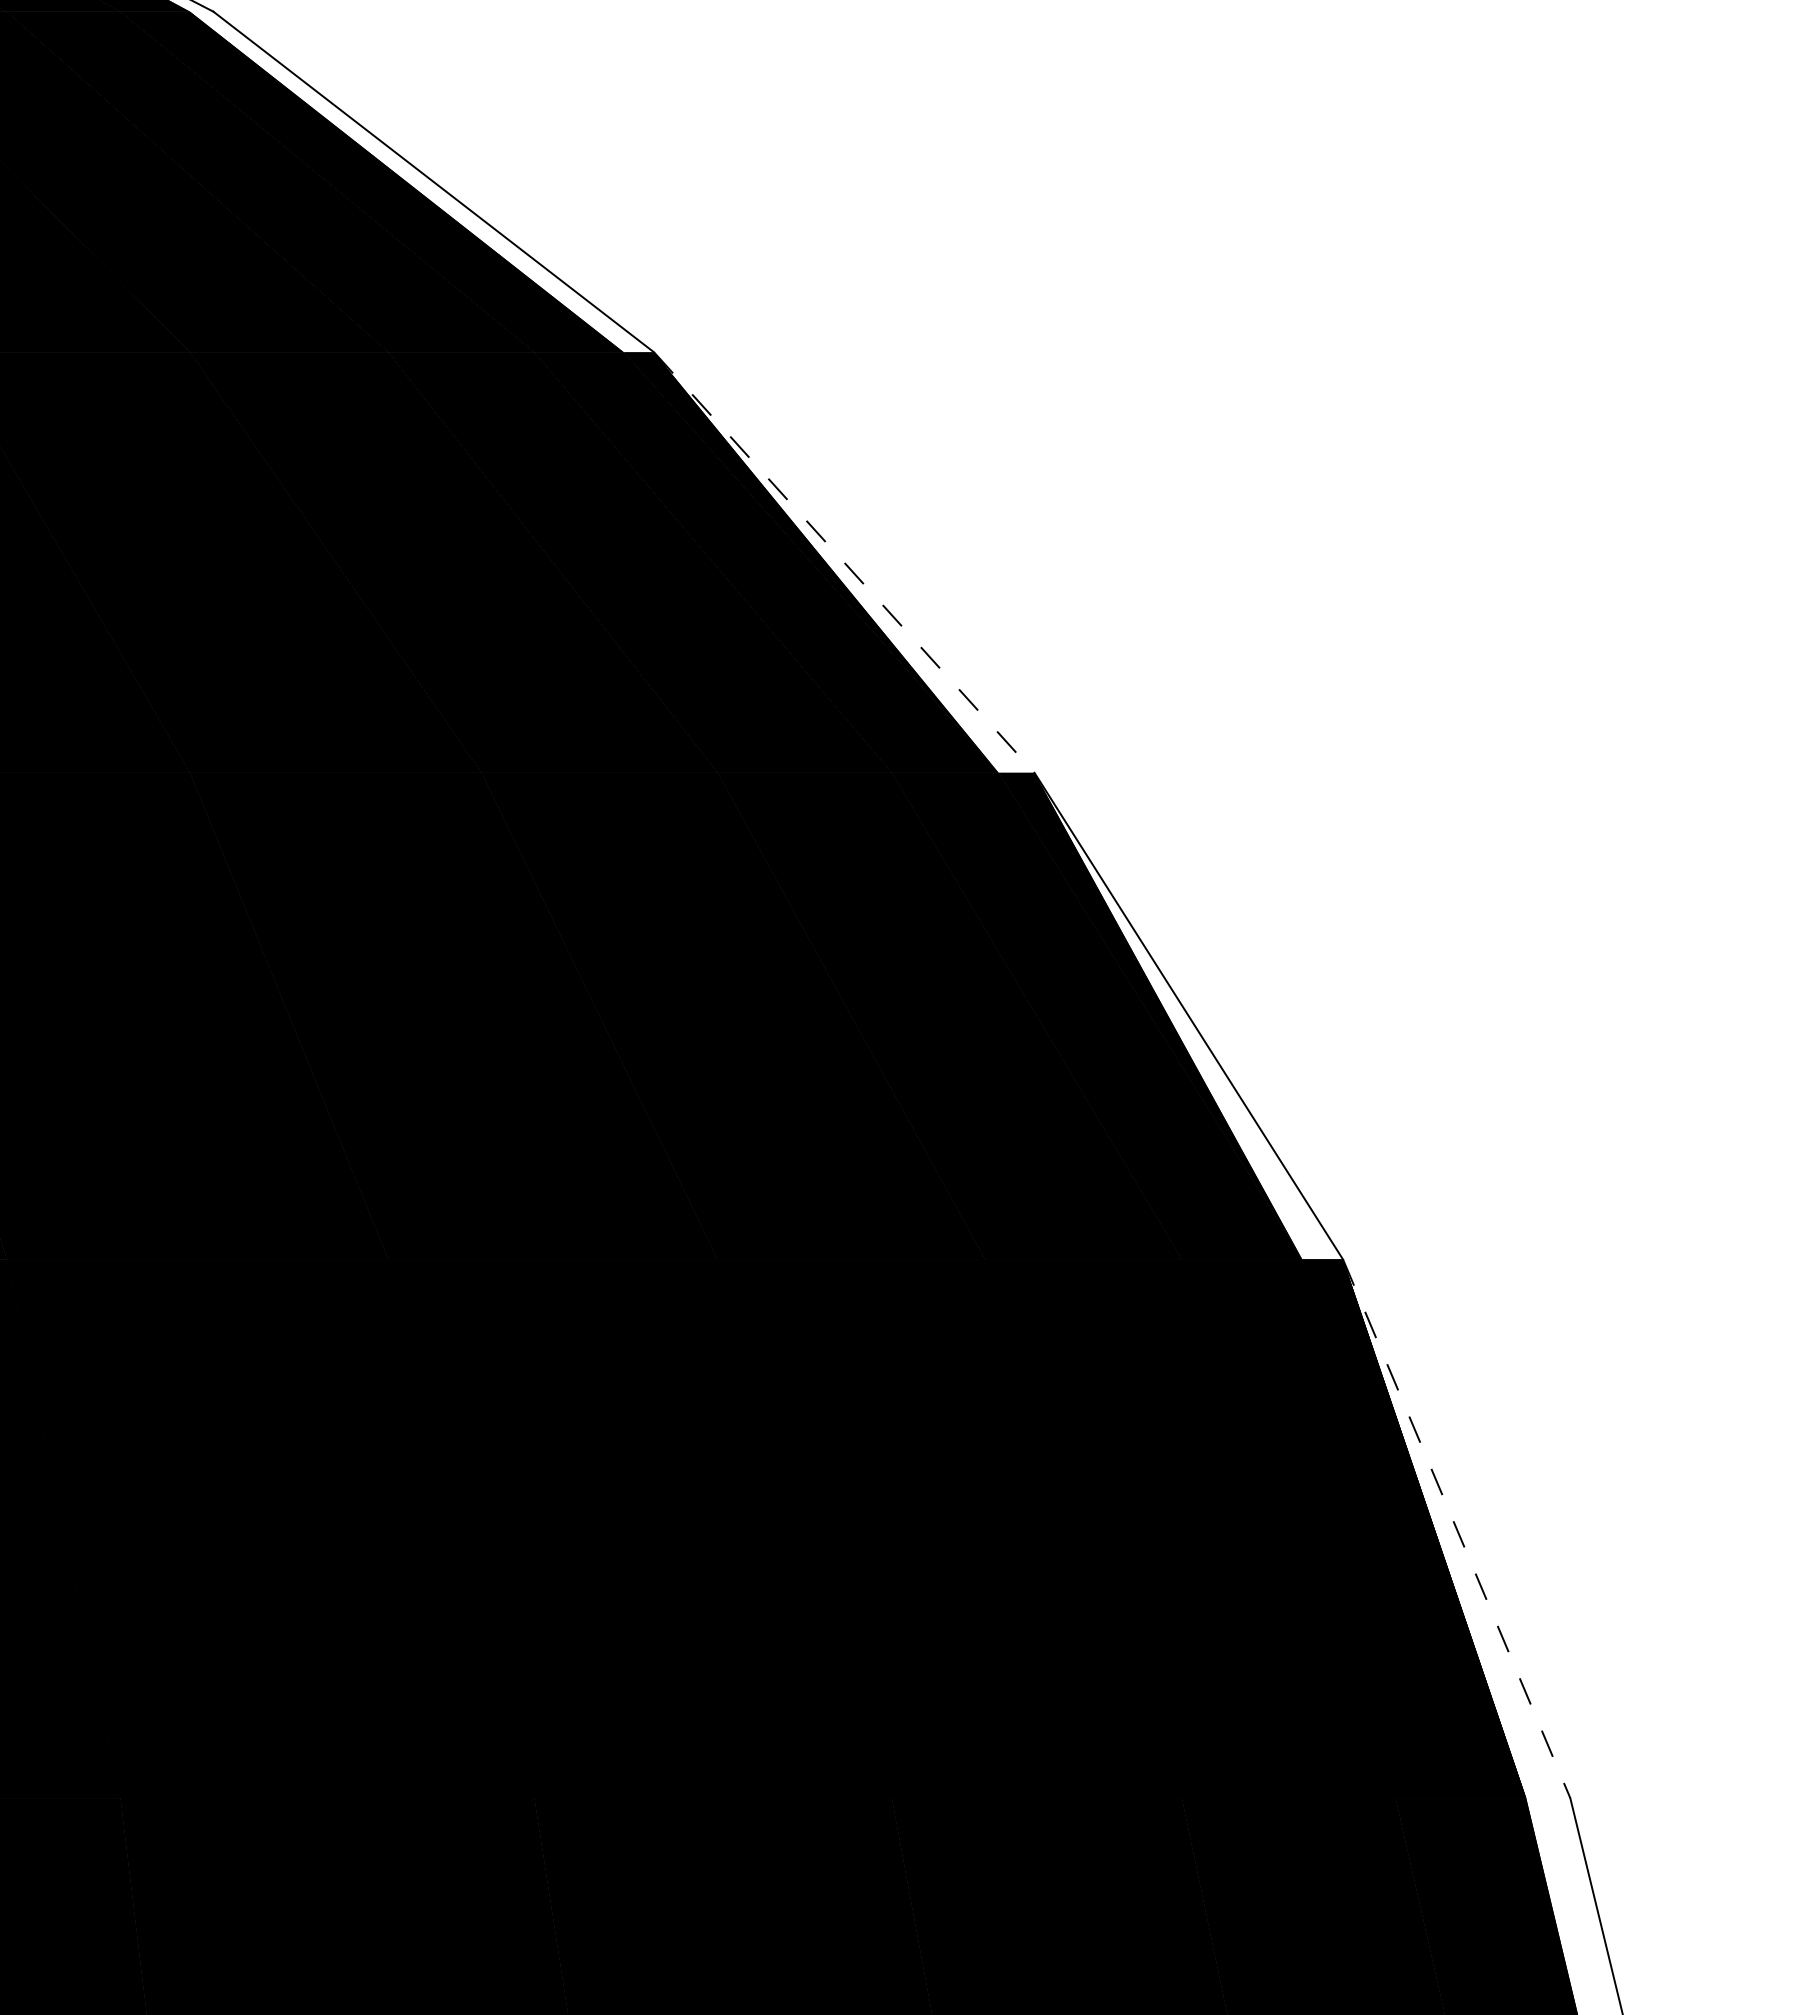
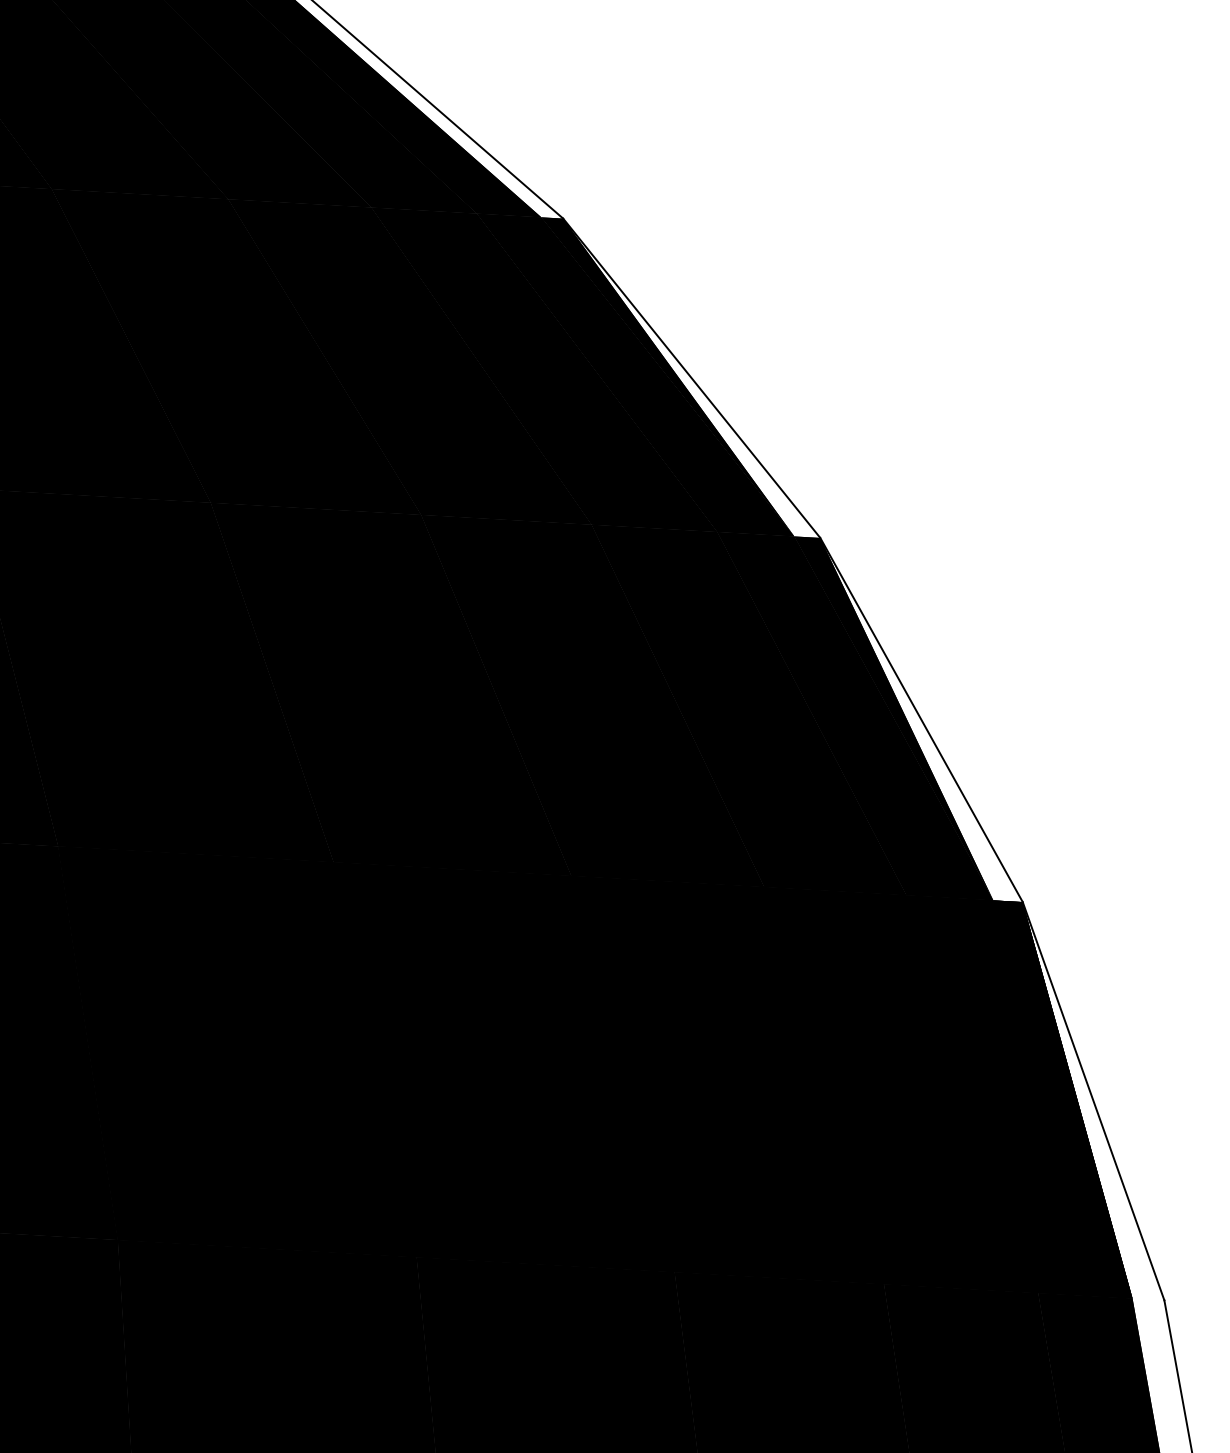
line: (844, 562) -> (691, 378), dashed -> solid
line: (1456, 1529) -> (1093, 1101), dashed -> solid

